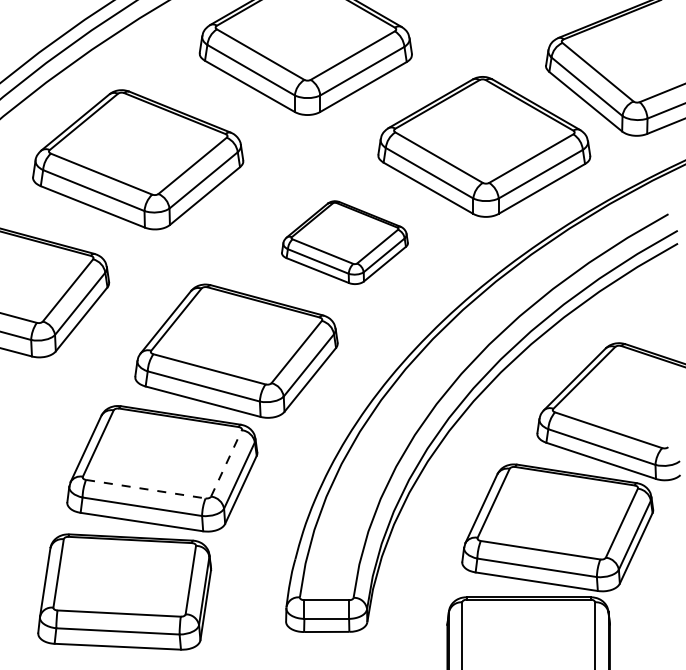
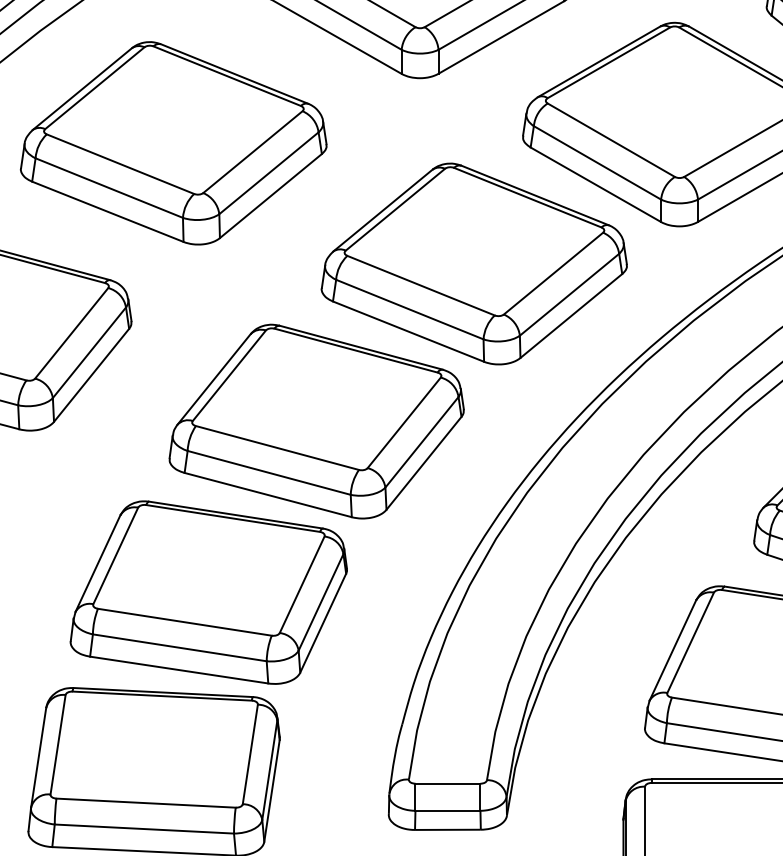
part: (344, 242) -> (473, 263), size x1.67
line: (226, 463) -> (302, 584), dashed -> solid
line: (146, 489) -> (185, 622), dashed -> solid

